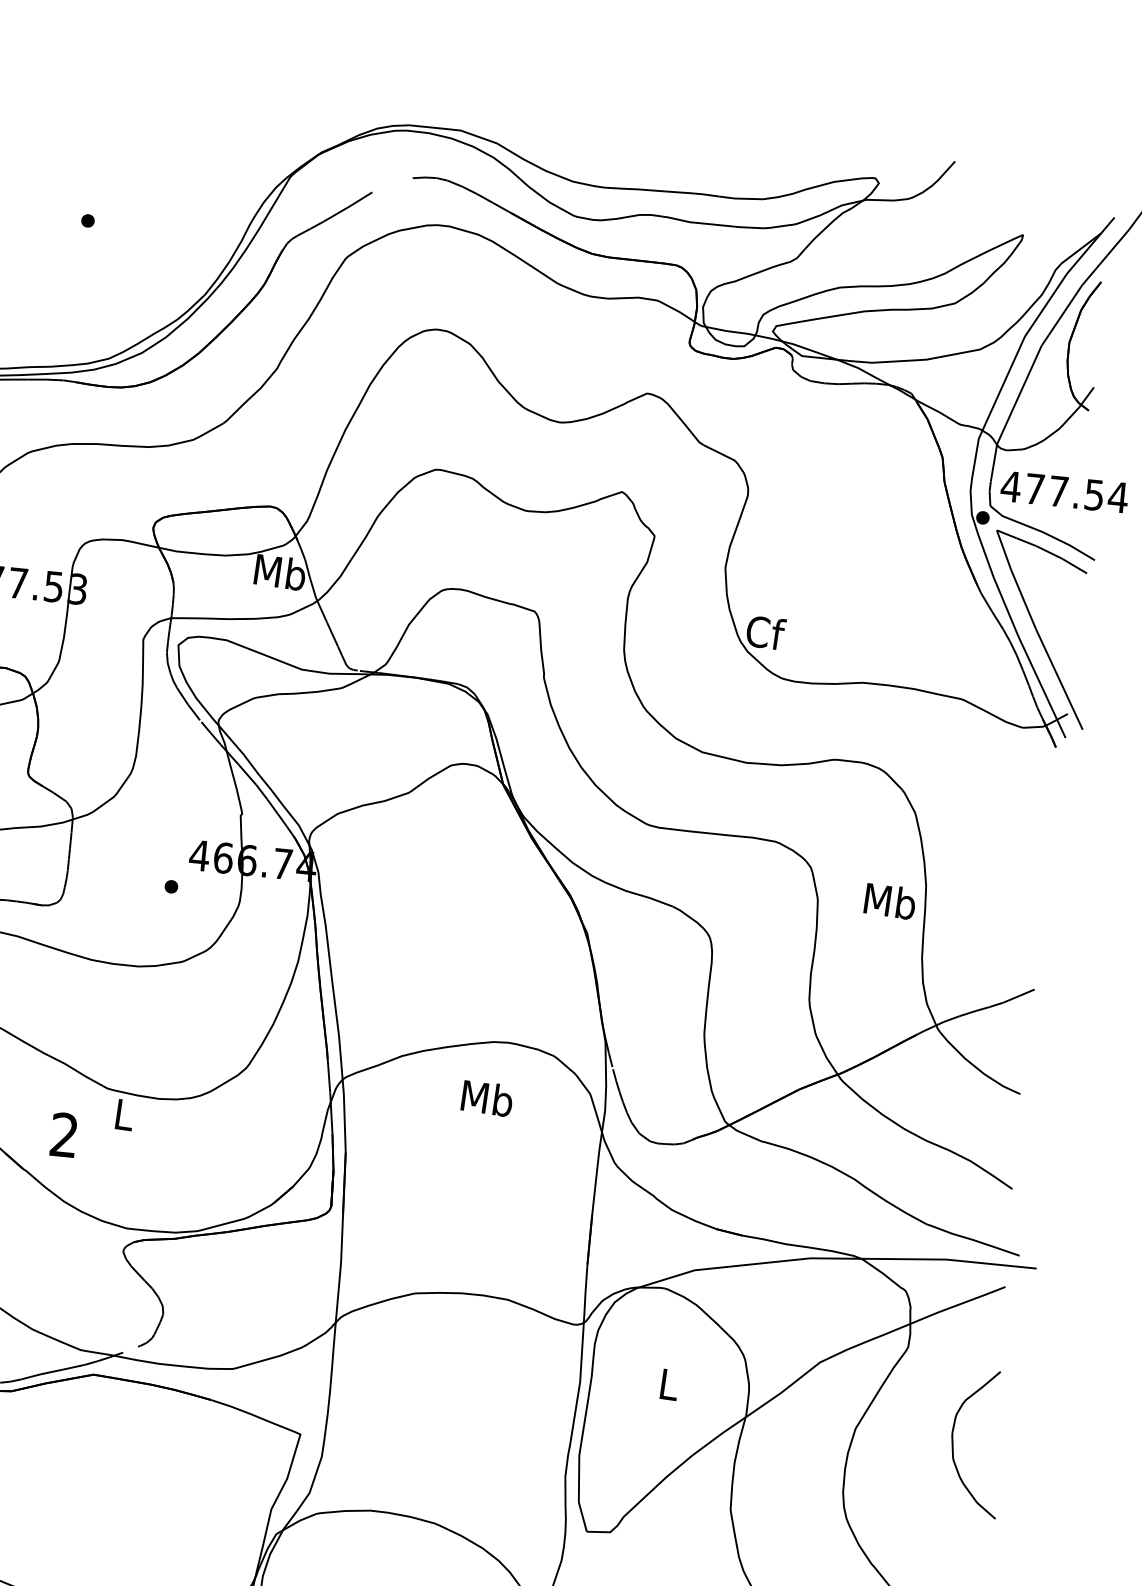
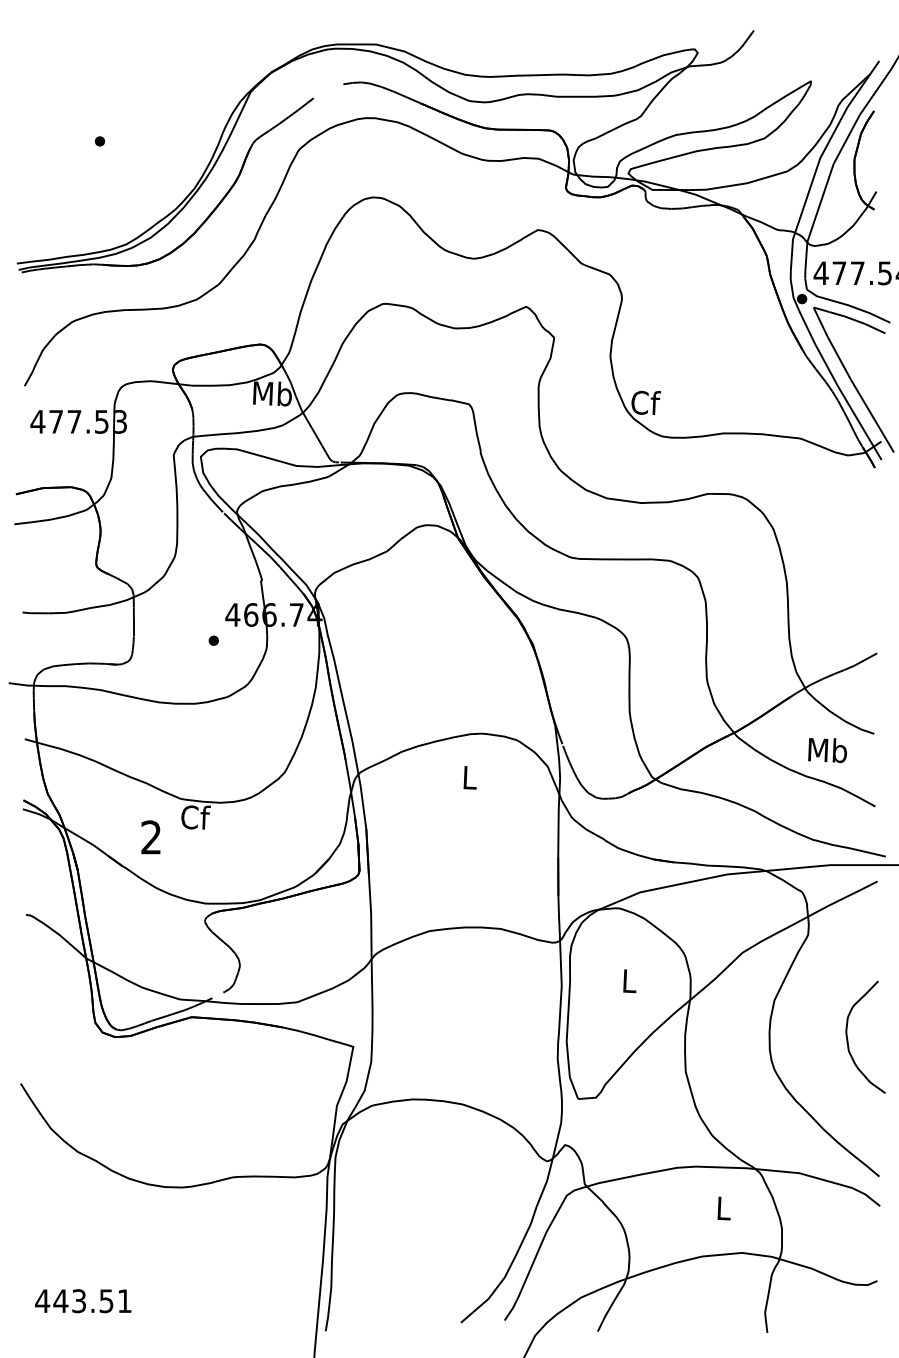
text: (889, 901) -> (827, 750), moved
text: (486, 1098) -> (469, 777), Mb -> L
text: (124, 1114) -> (195, 817), L -> Cf
curve: (954, 1443) -> (848, 1039), moved

